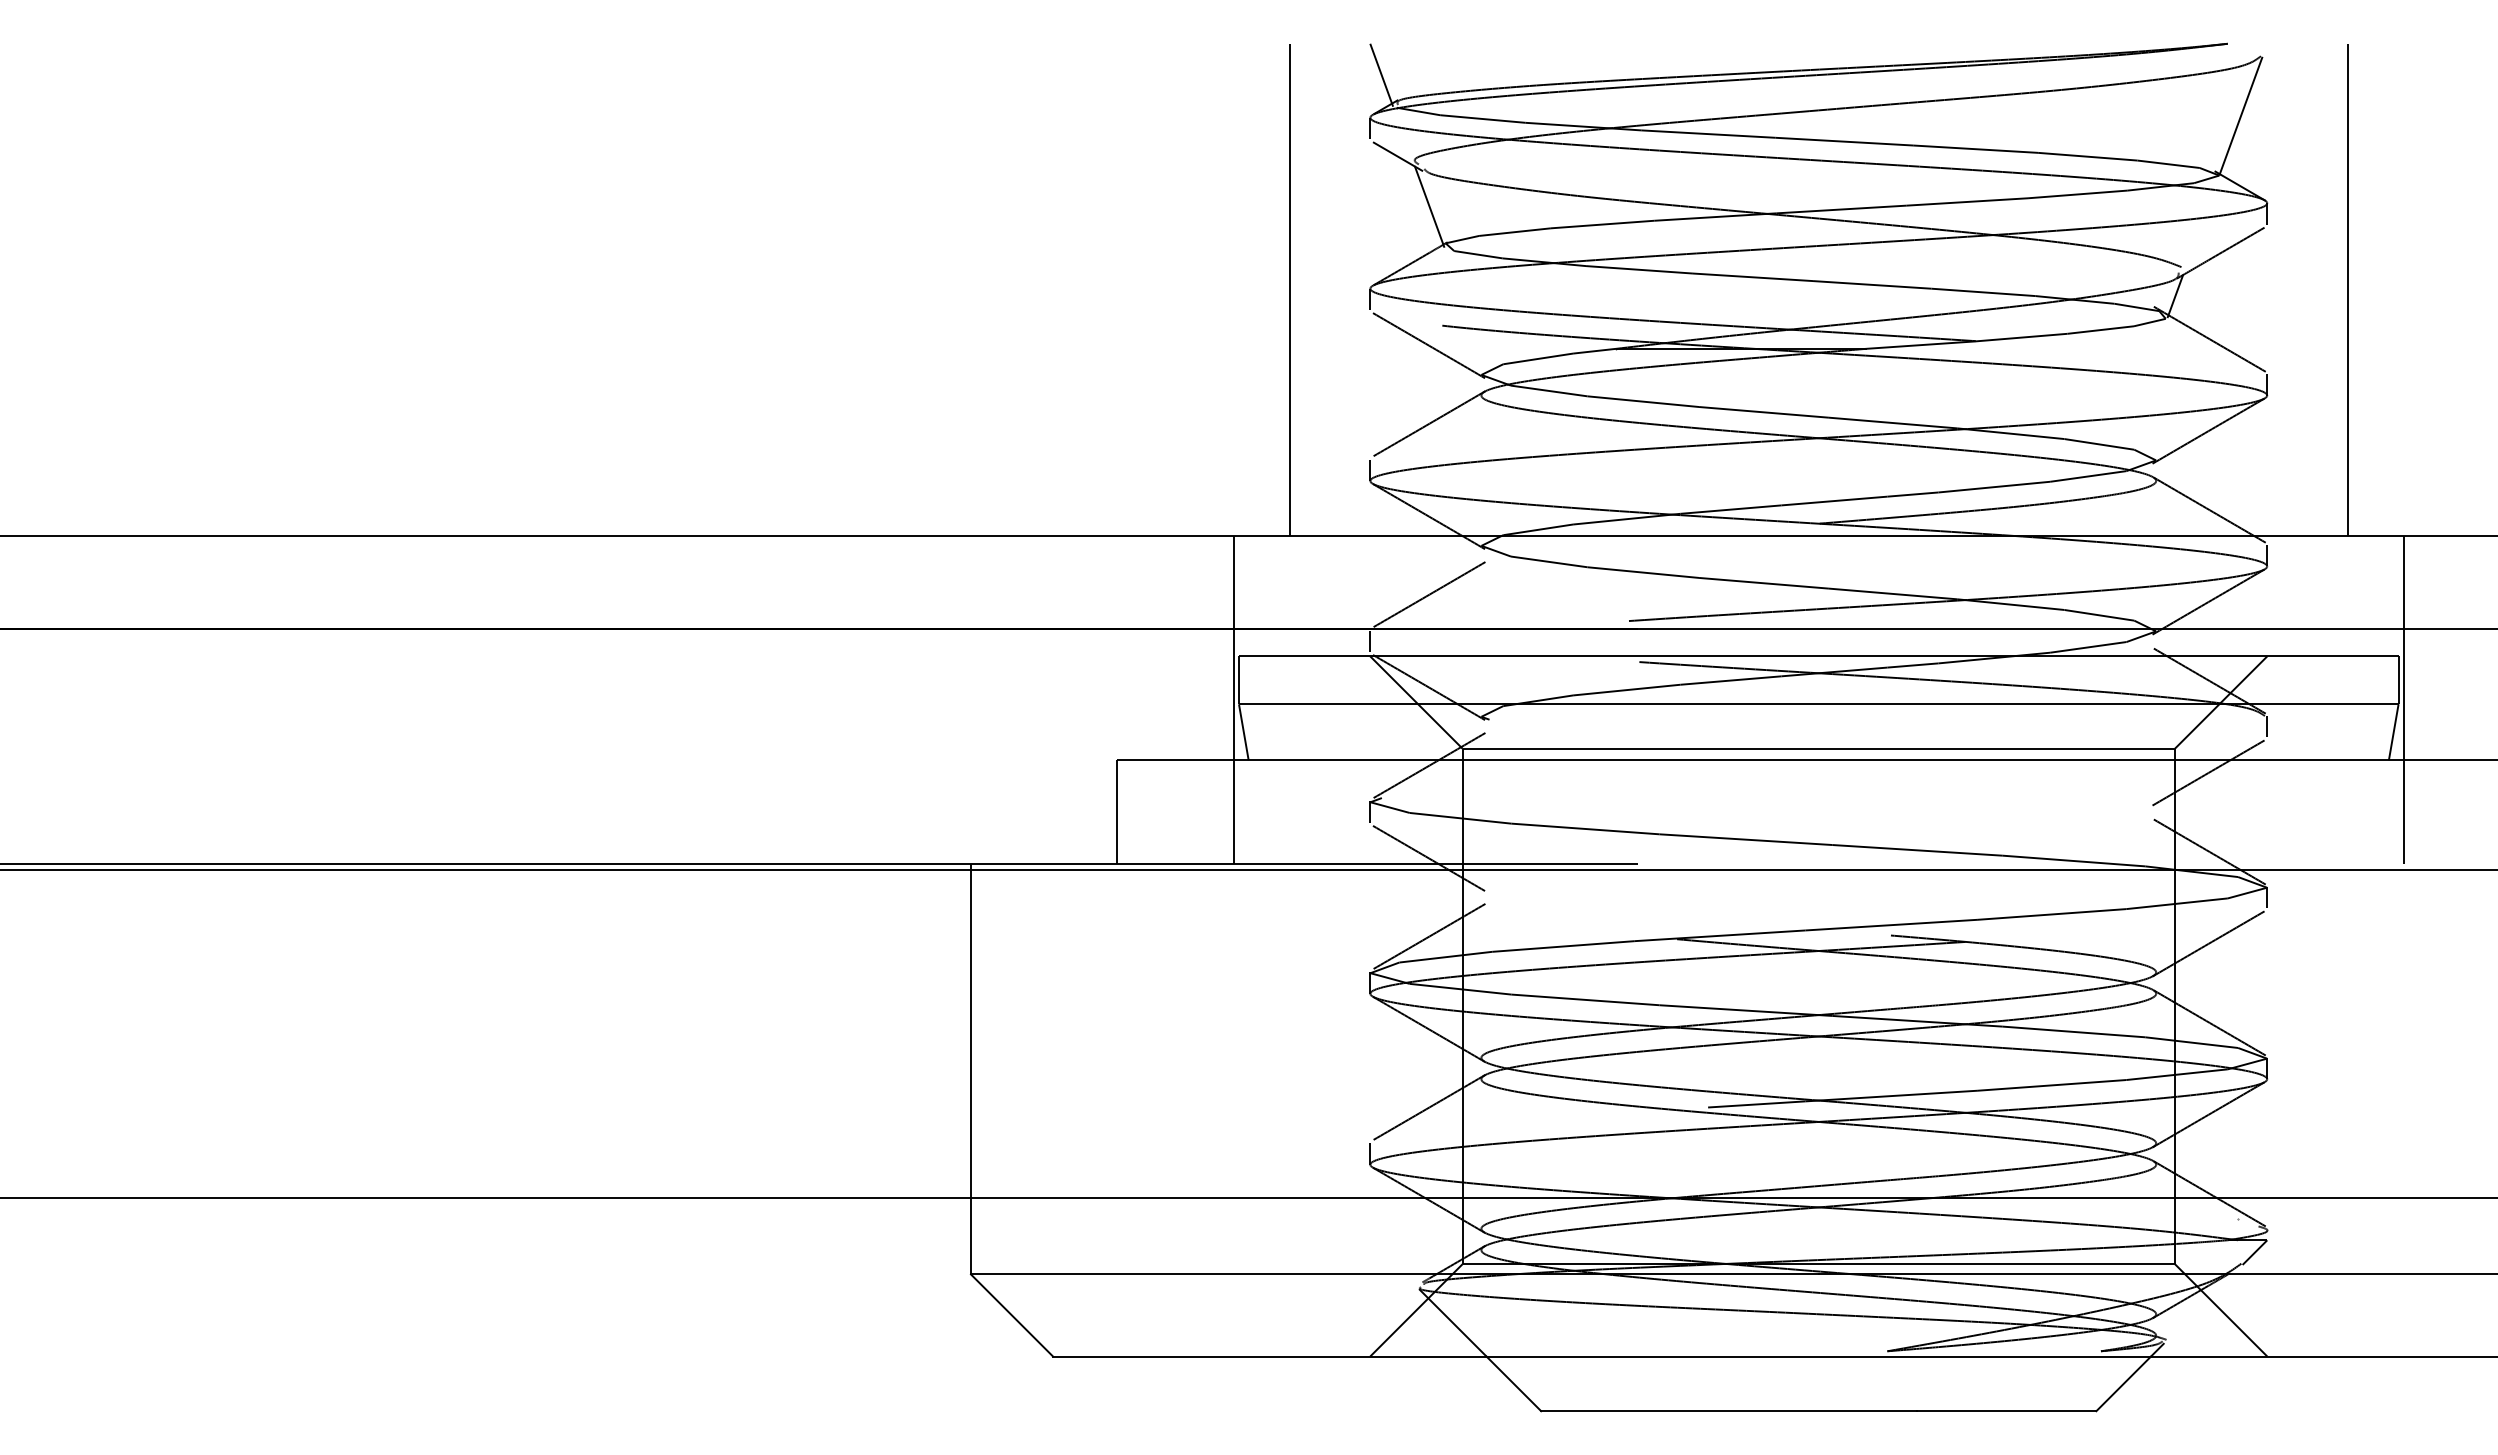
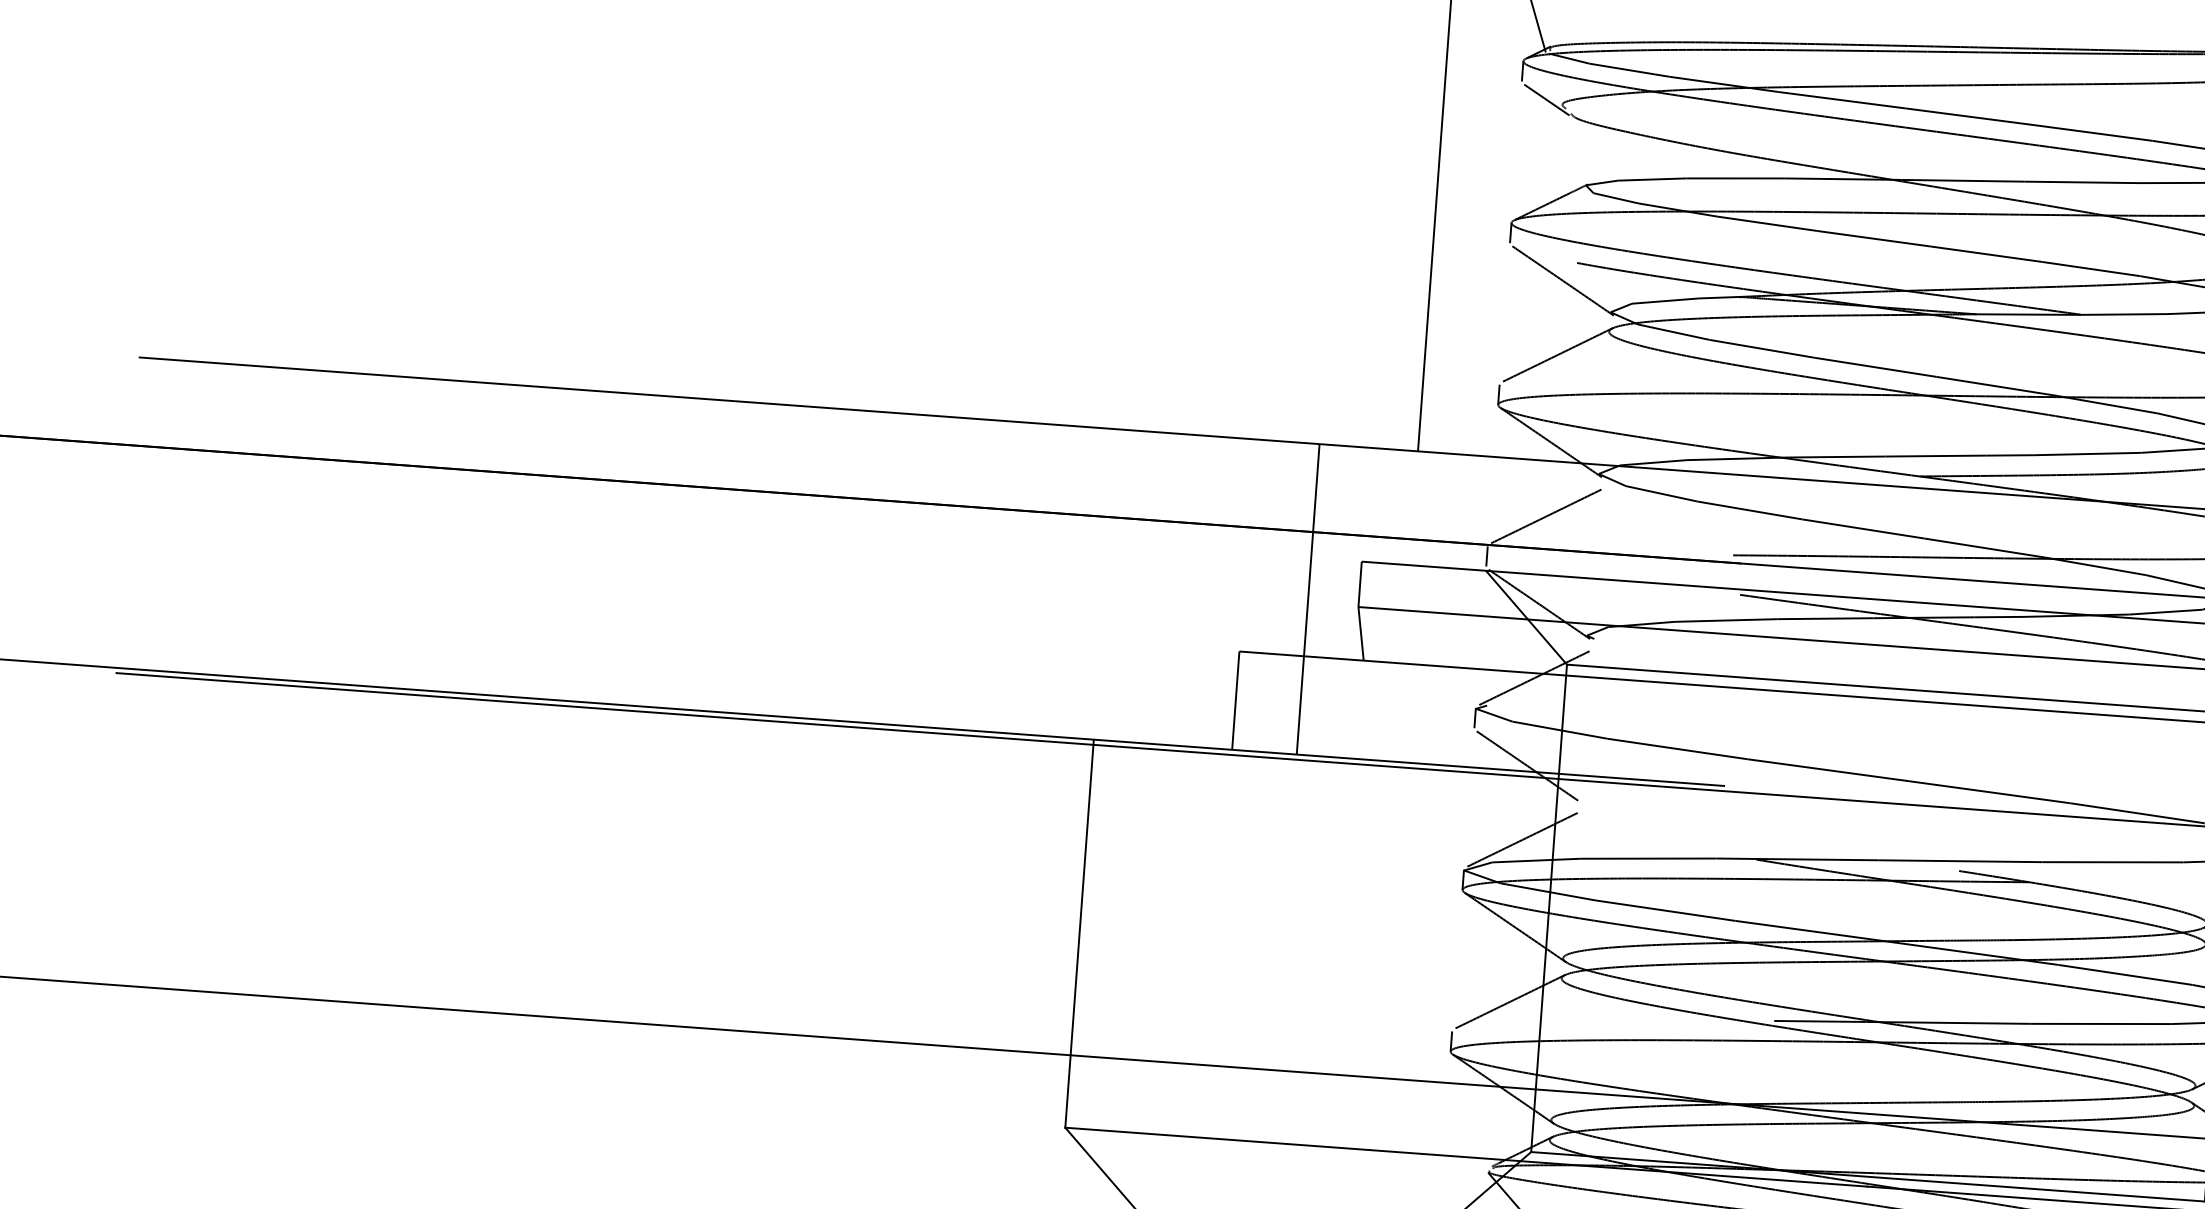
line: (1429, 206) -> (1573, 149), removed
line: (1233, 700) -> (1308, 599), moved

